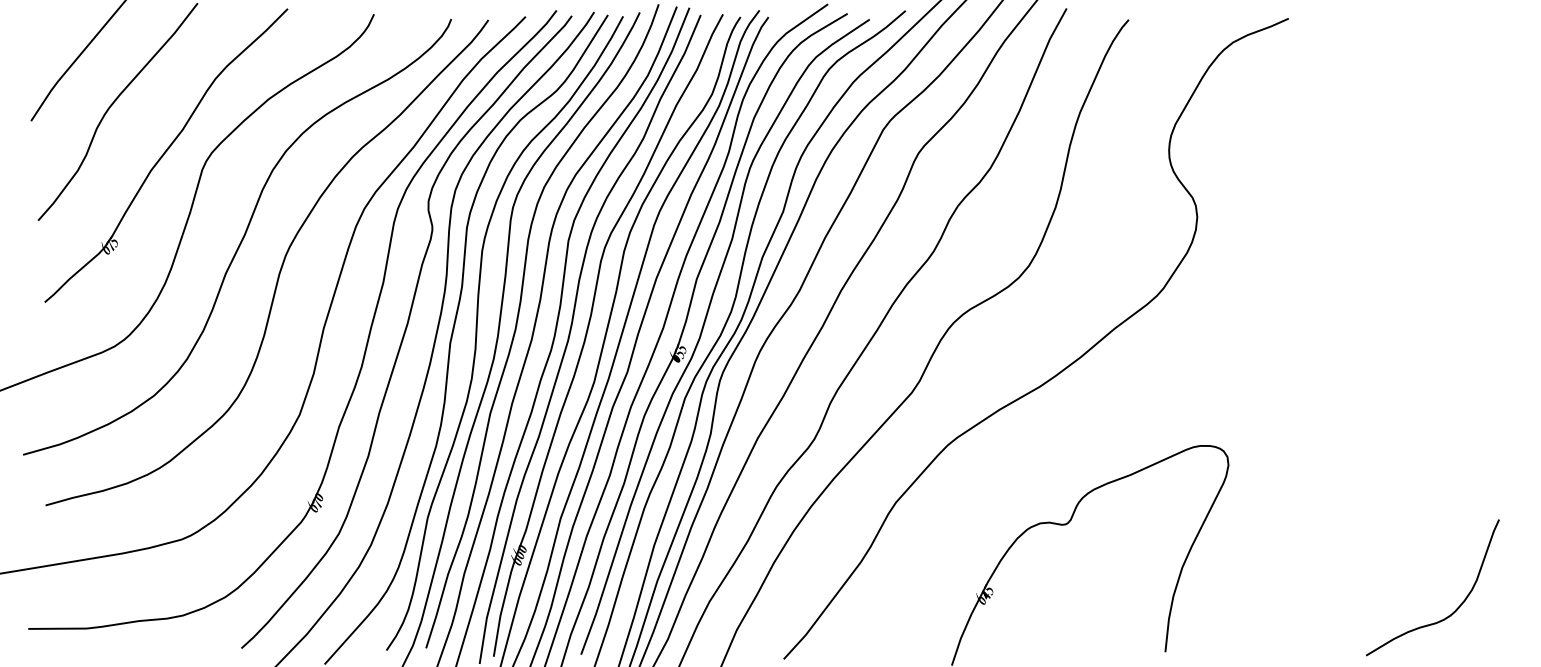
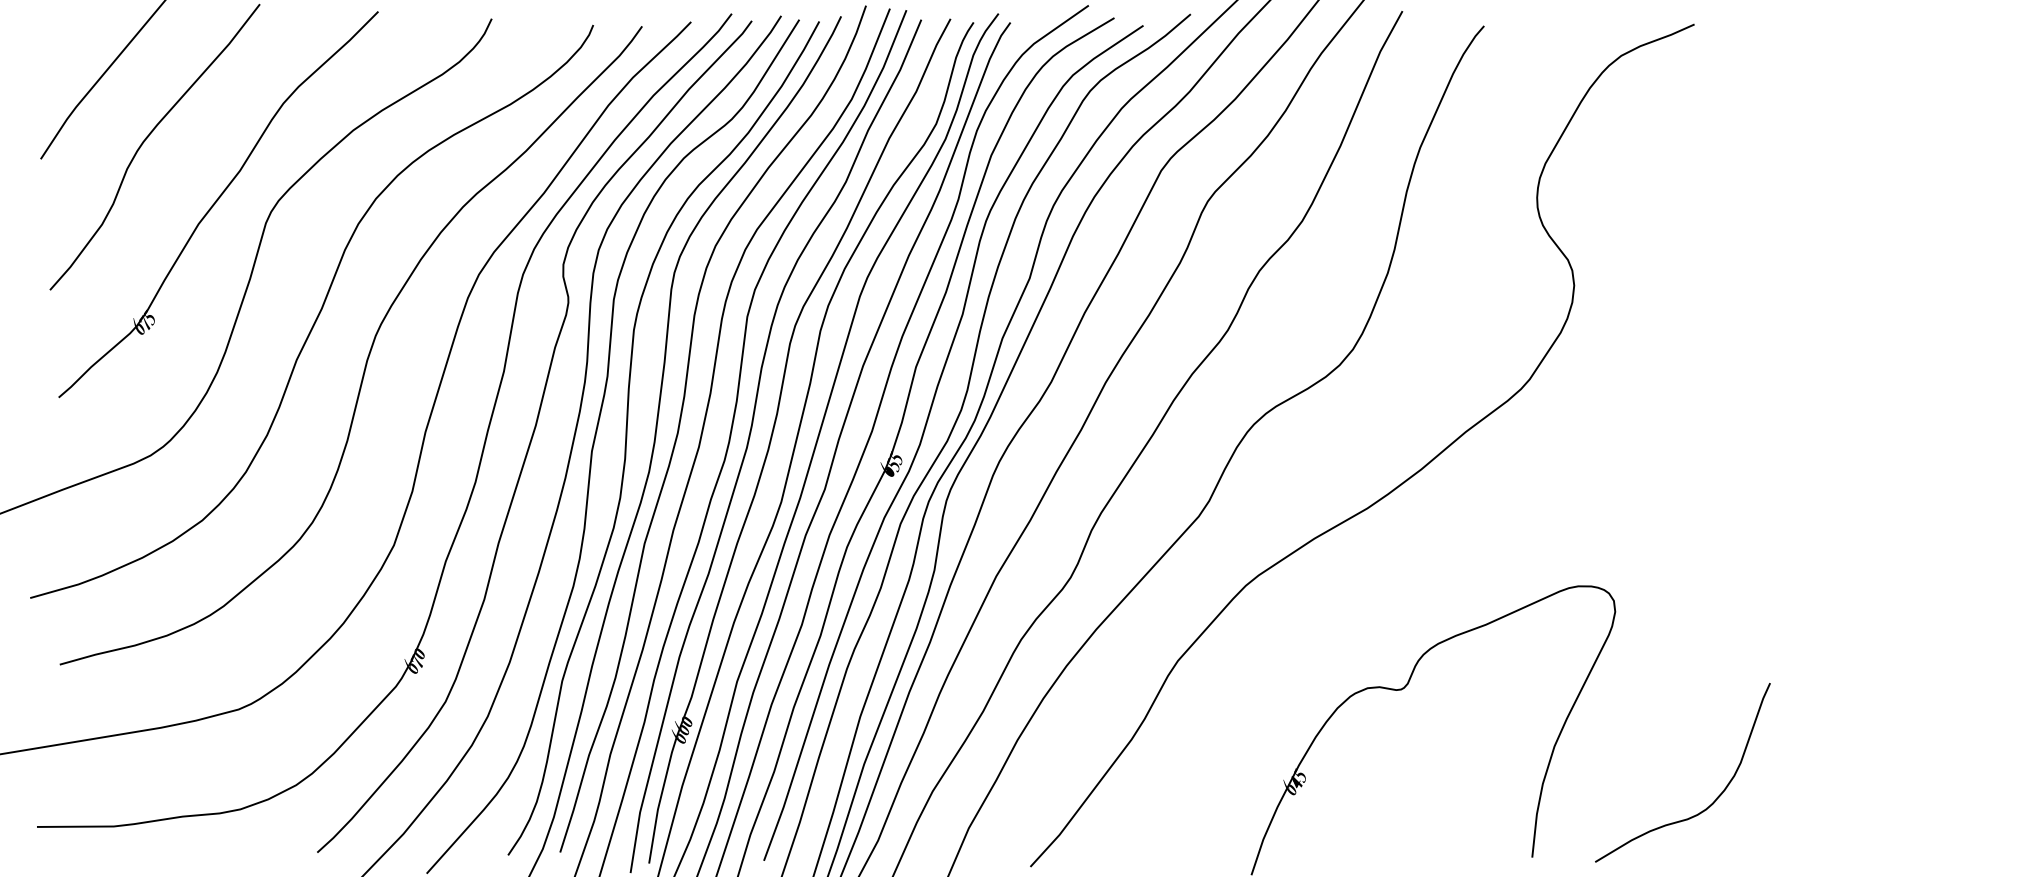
curve: (1458, 606) -> (1716, 797), moved

